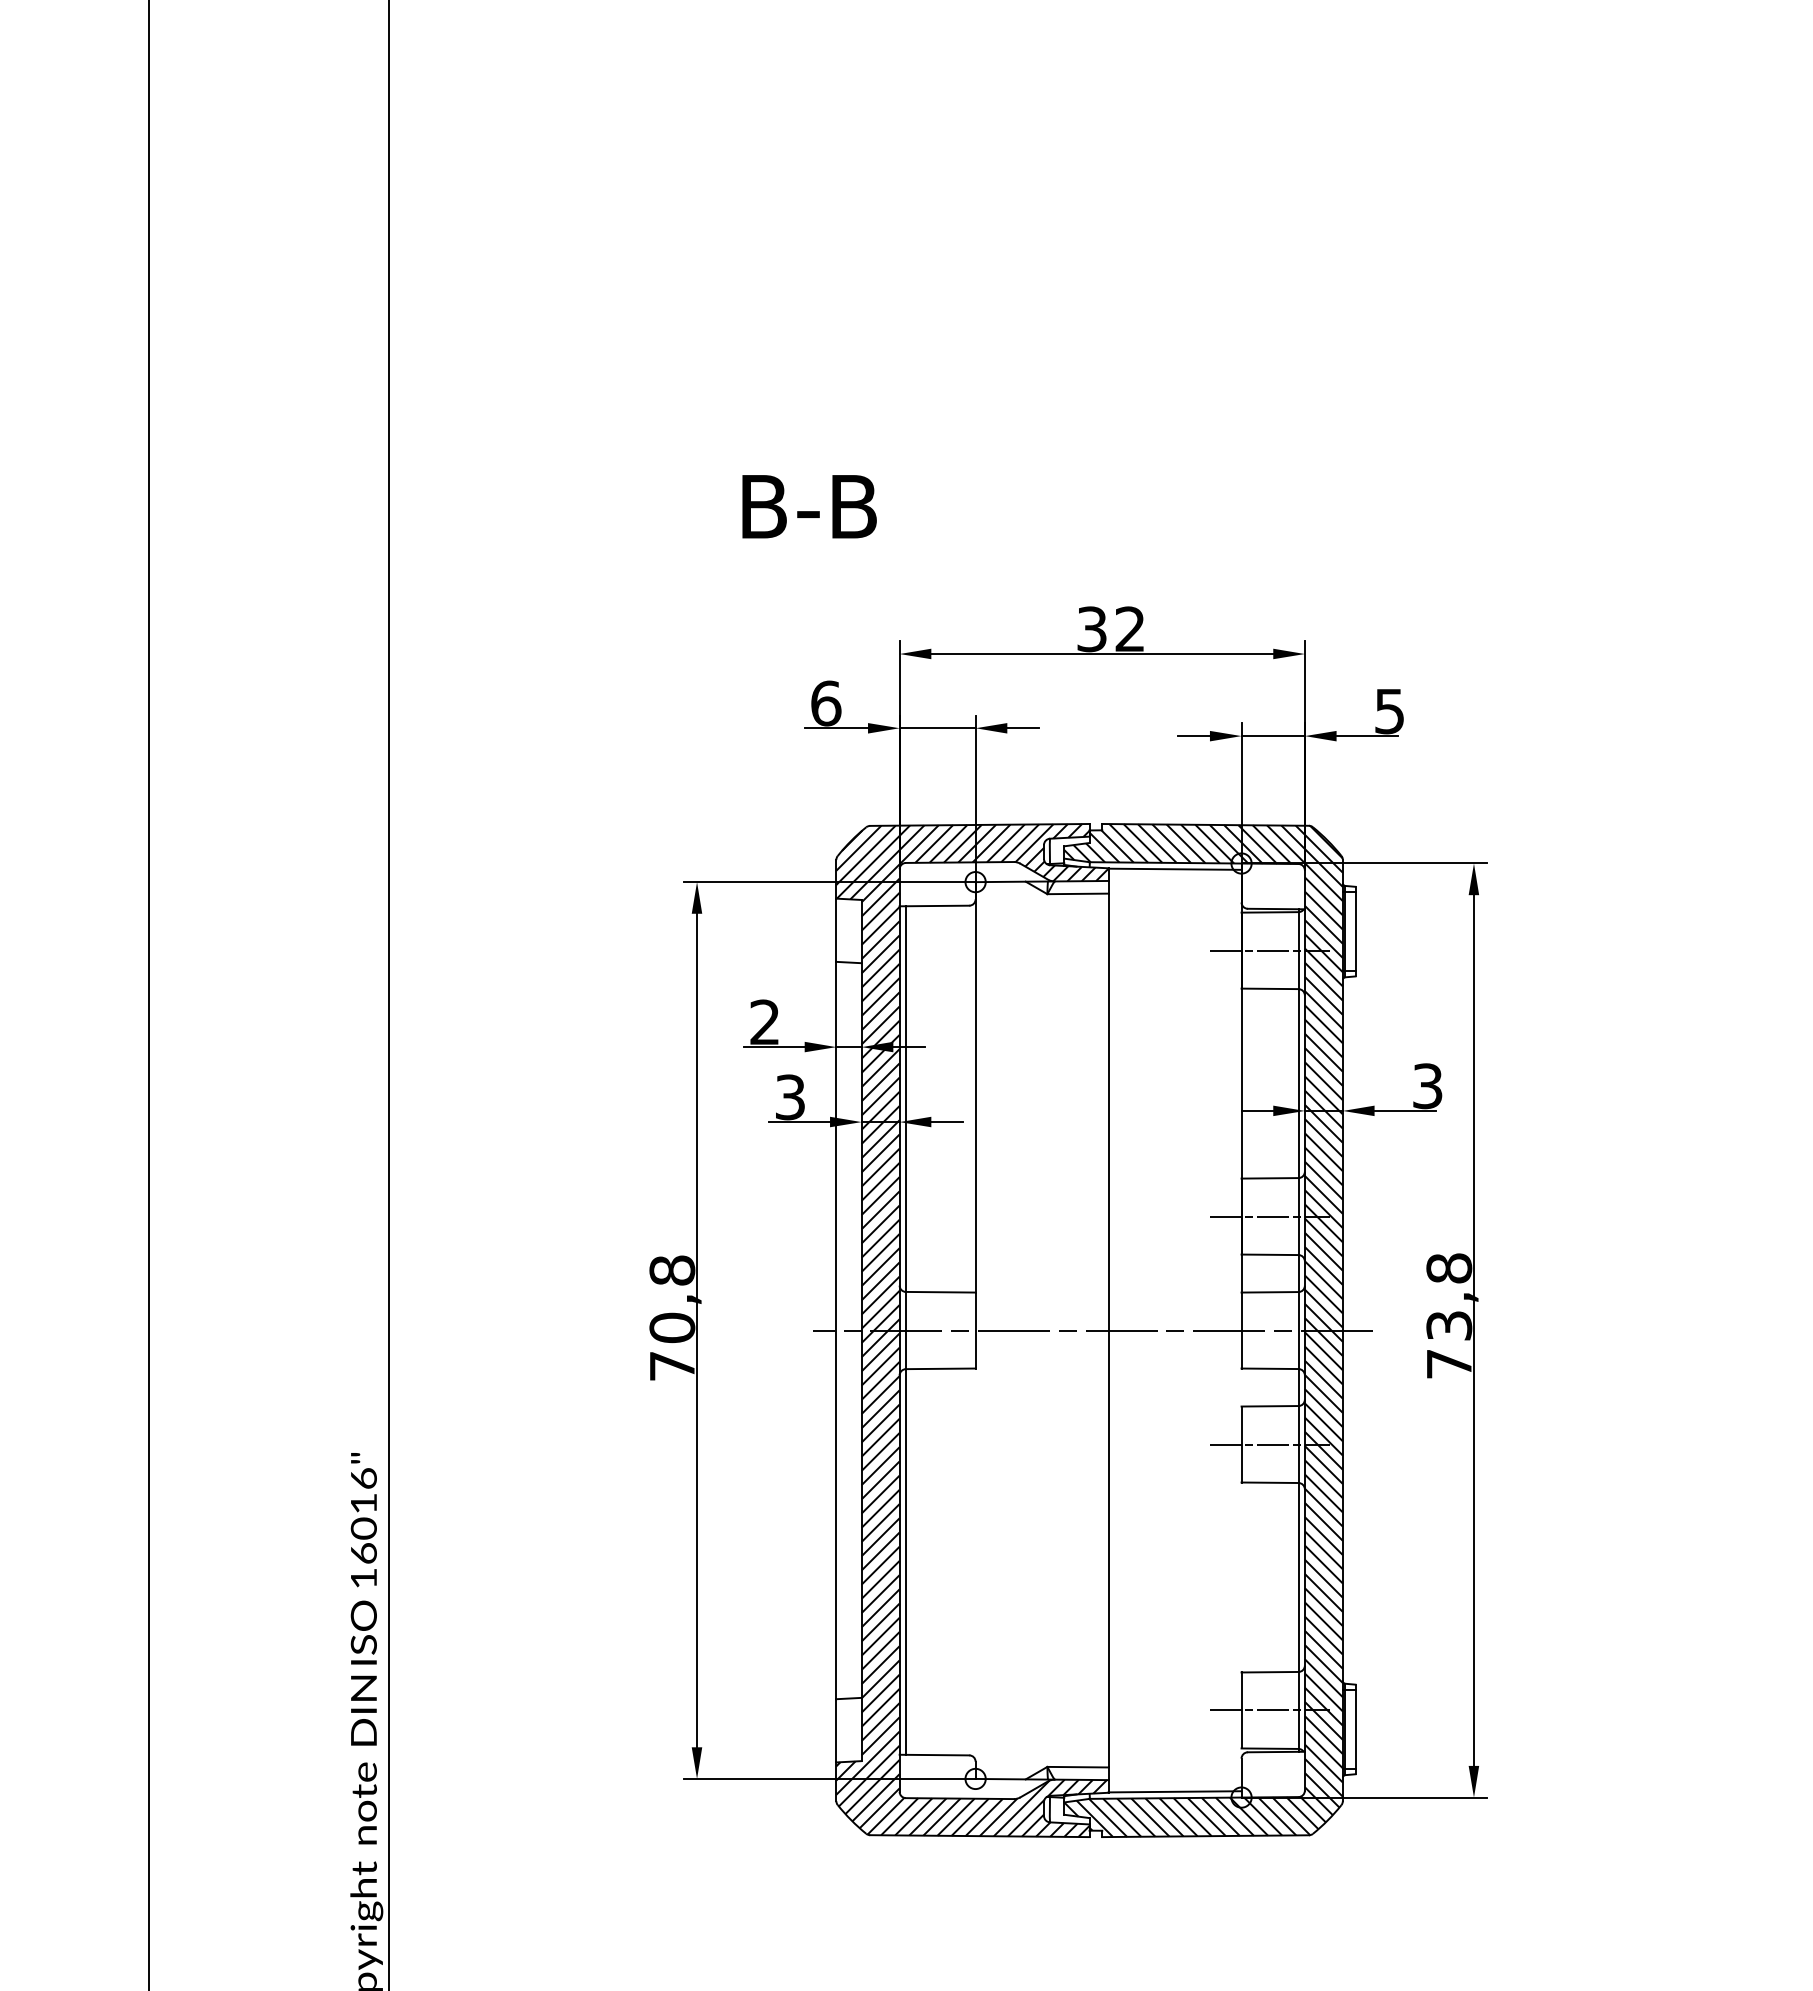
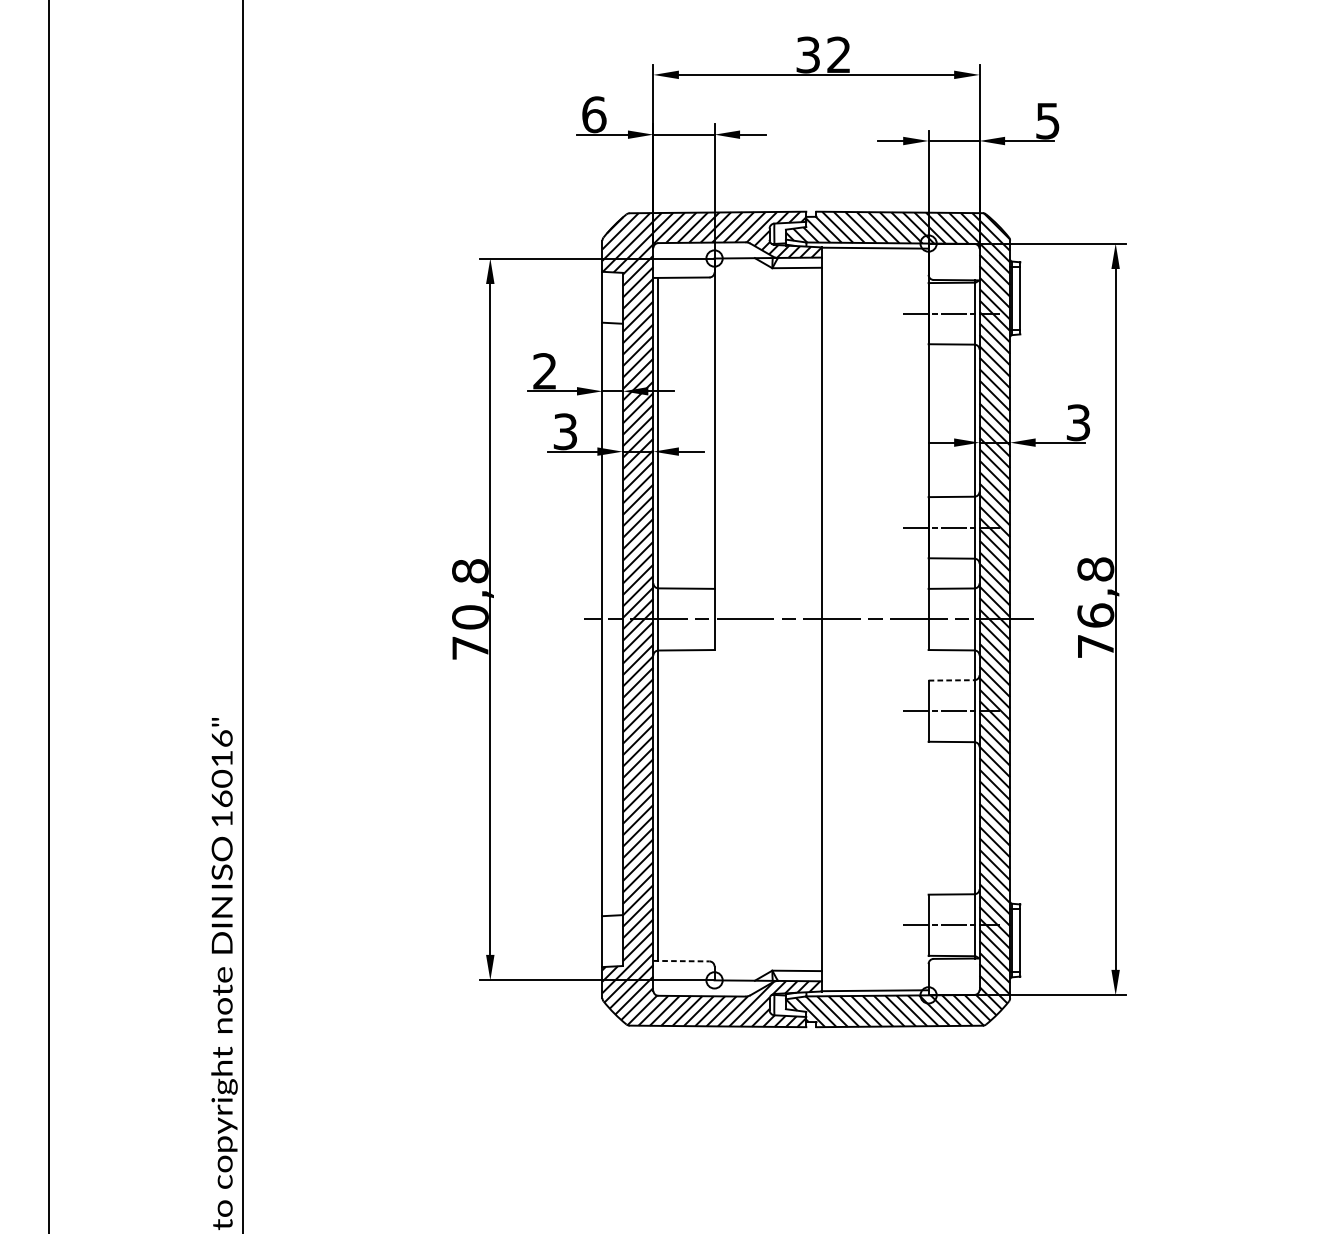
text: (1449, 1325) -> (1095, 615), 73,8 -> 76,8
line: (1270, 1406) -> (951, 680), solid -> dashed
line: (934, 1755) -> (681, 961), solid -> dashed

